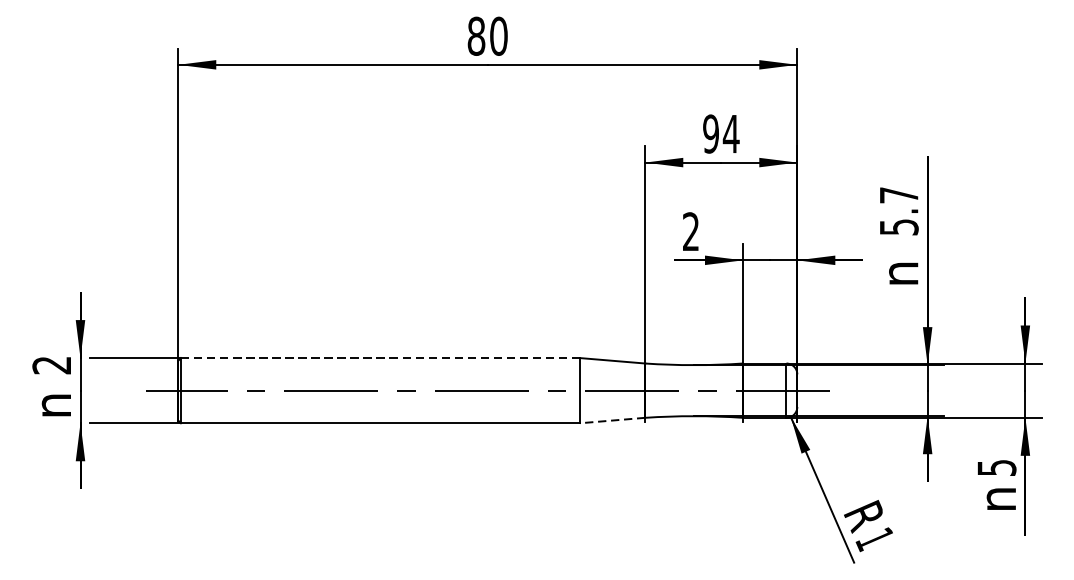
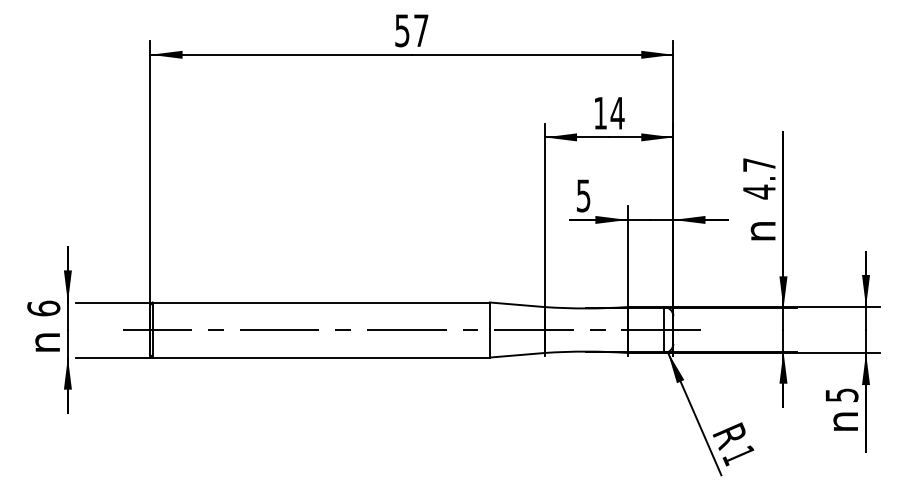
text: (487, 36) -> (411, 30), 80 -> 57
text: (711, 133) -> (600, 112), 94 -> 14
text: (899, 226) -> (759, 191), 5.7 -> 4.7
text: (690, 231) -> (583, 195), 2 -> 5
line: (380, 358) -> (321, 302), dashed -> solid
text: (51, 365) -> (43, 308), 2 -> 6
line: (612, 420) -> (517, 355), dashed -> solid

